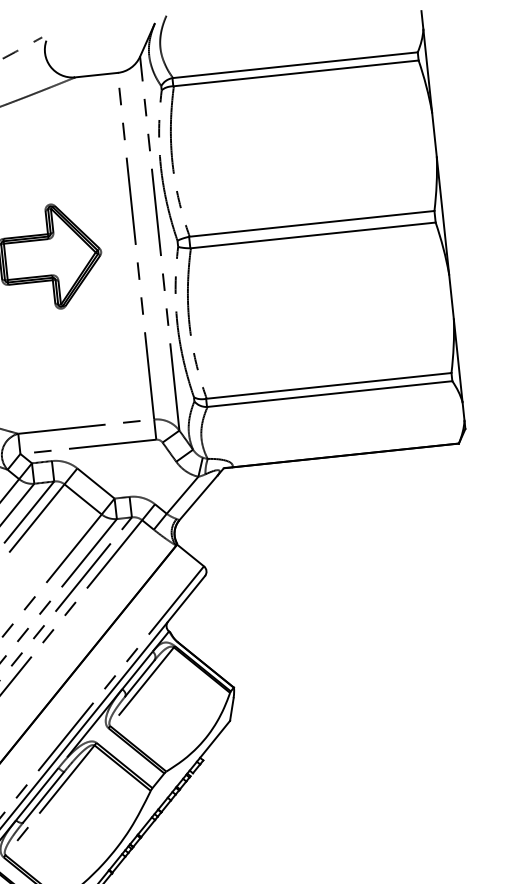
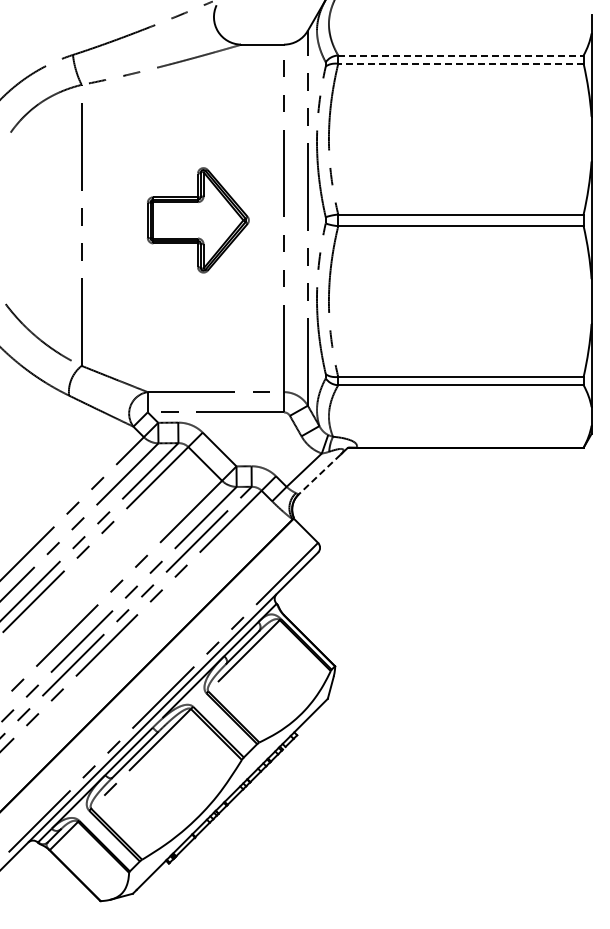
line: (294, 65) -> (460, 55), solid -> dashed
line: (295, 73) -> (460, 63), solid -> dashed
line: (198, 497) -> (319, 474), solid -> dashed

